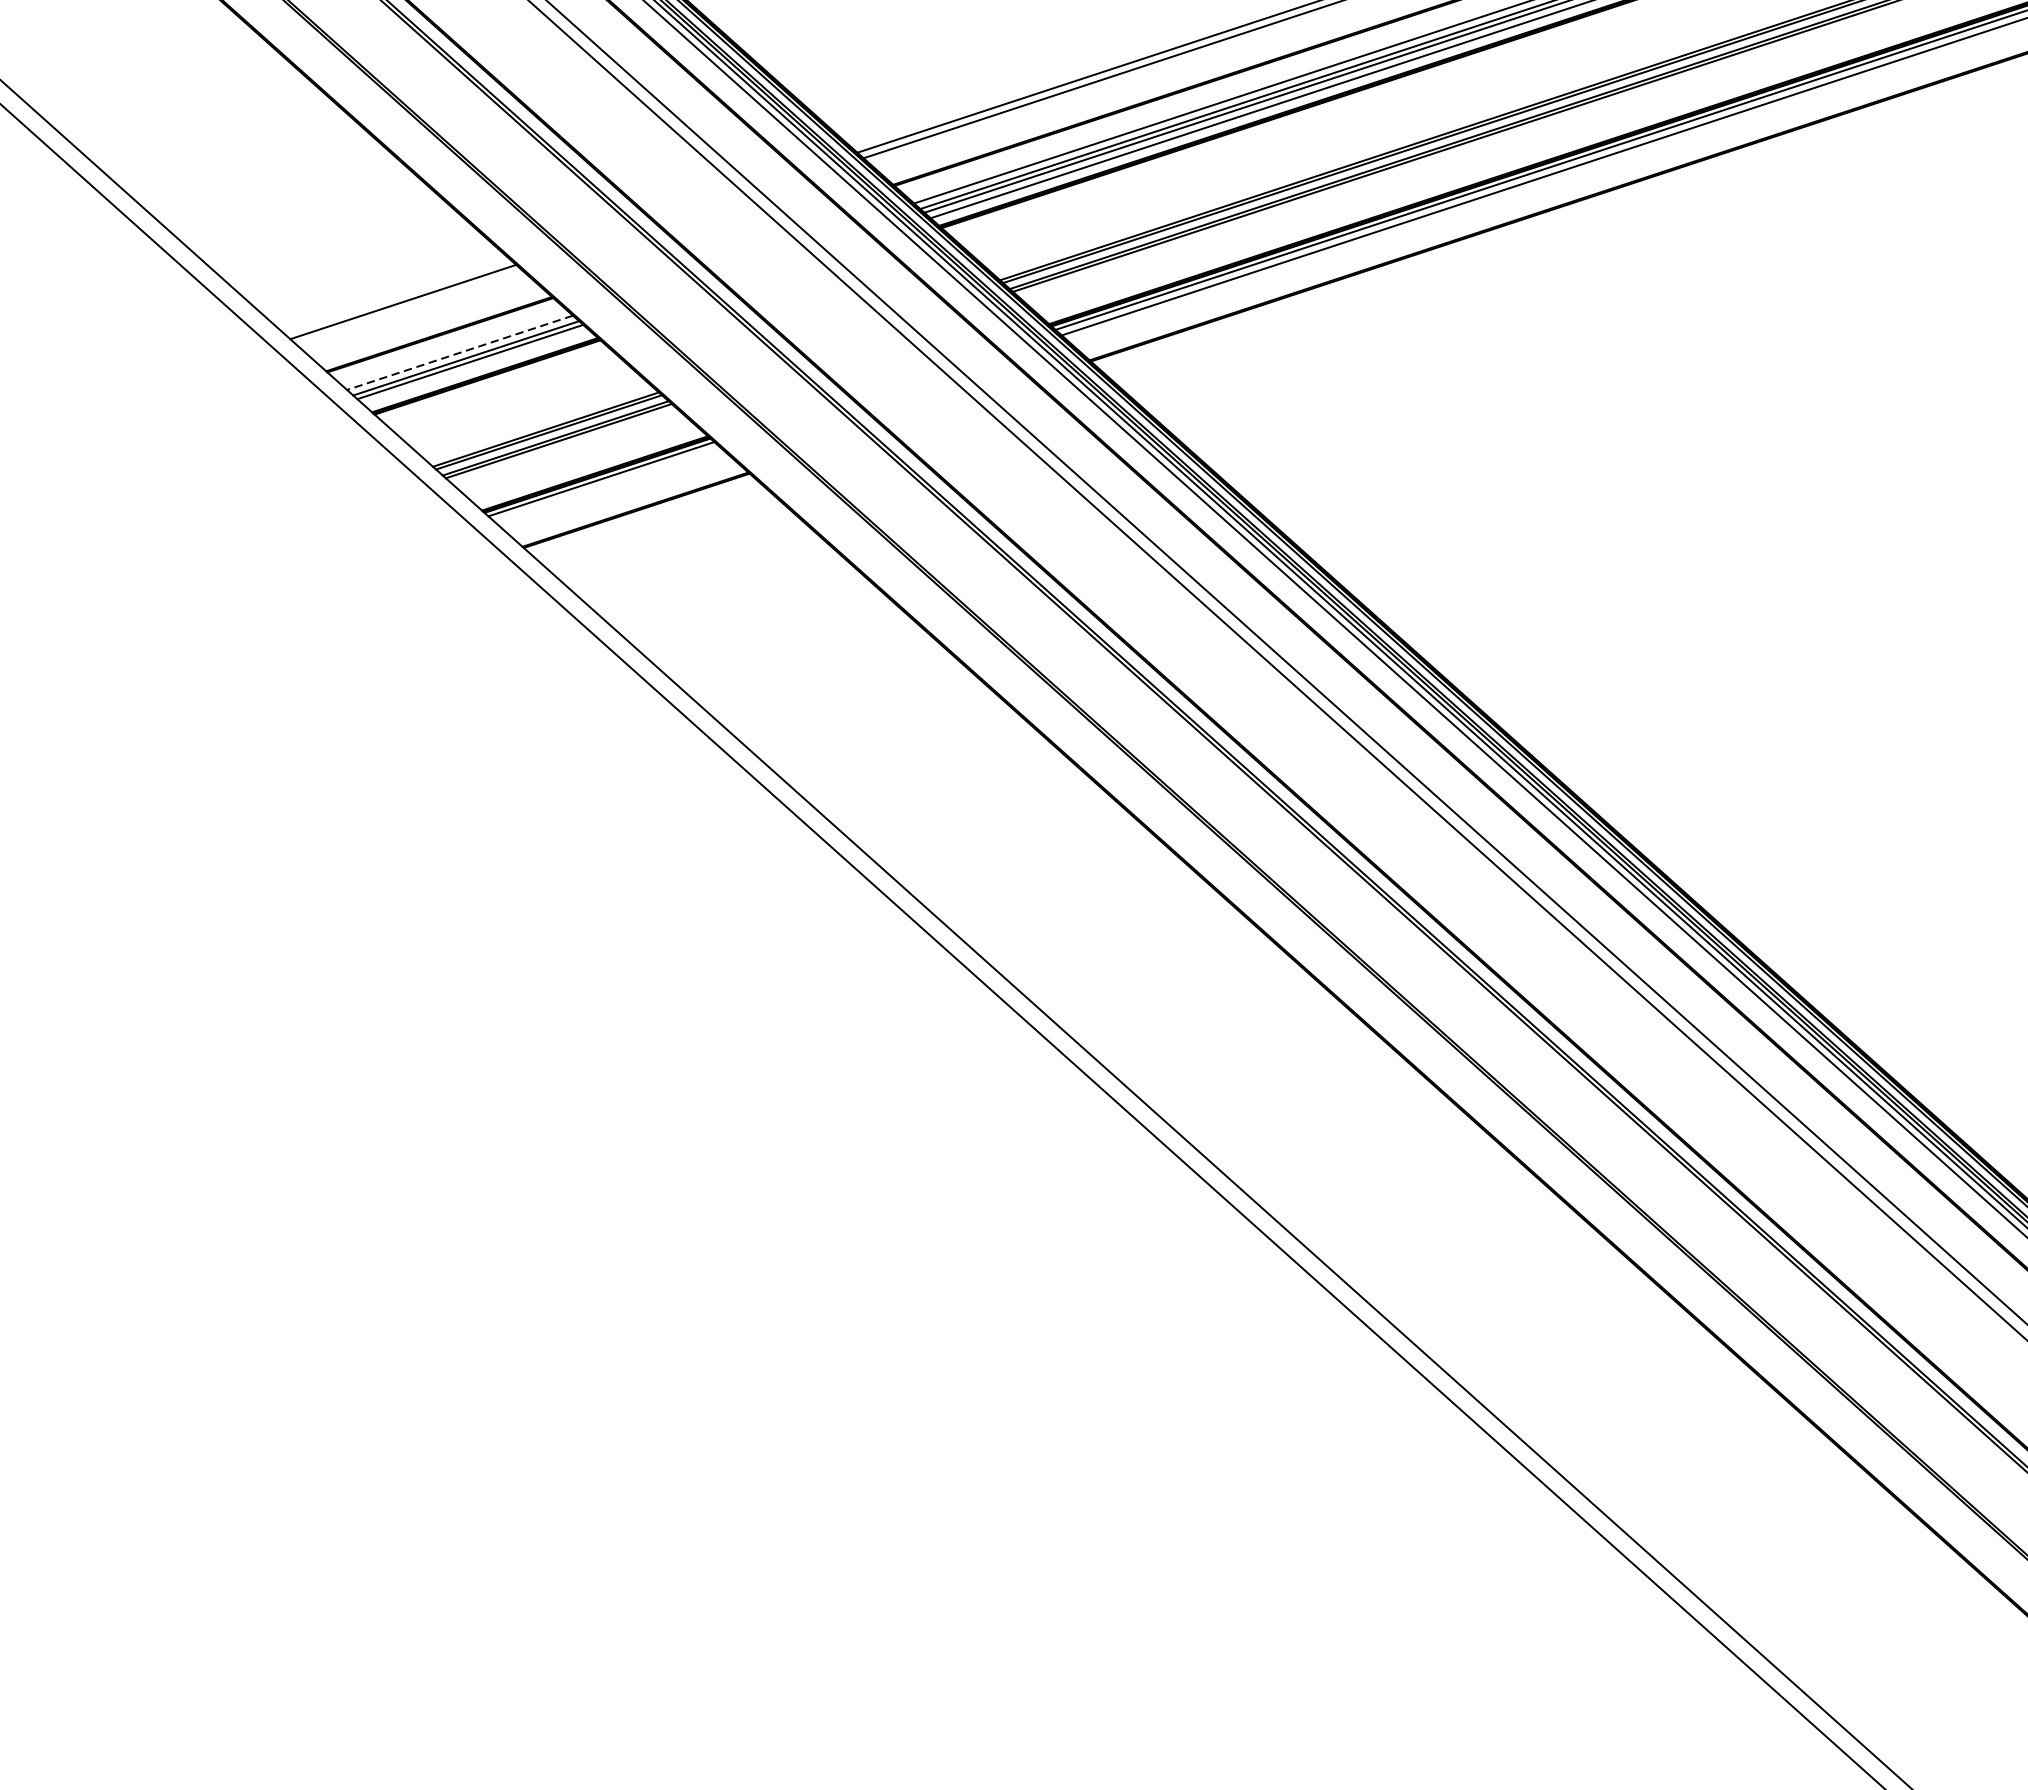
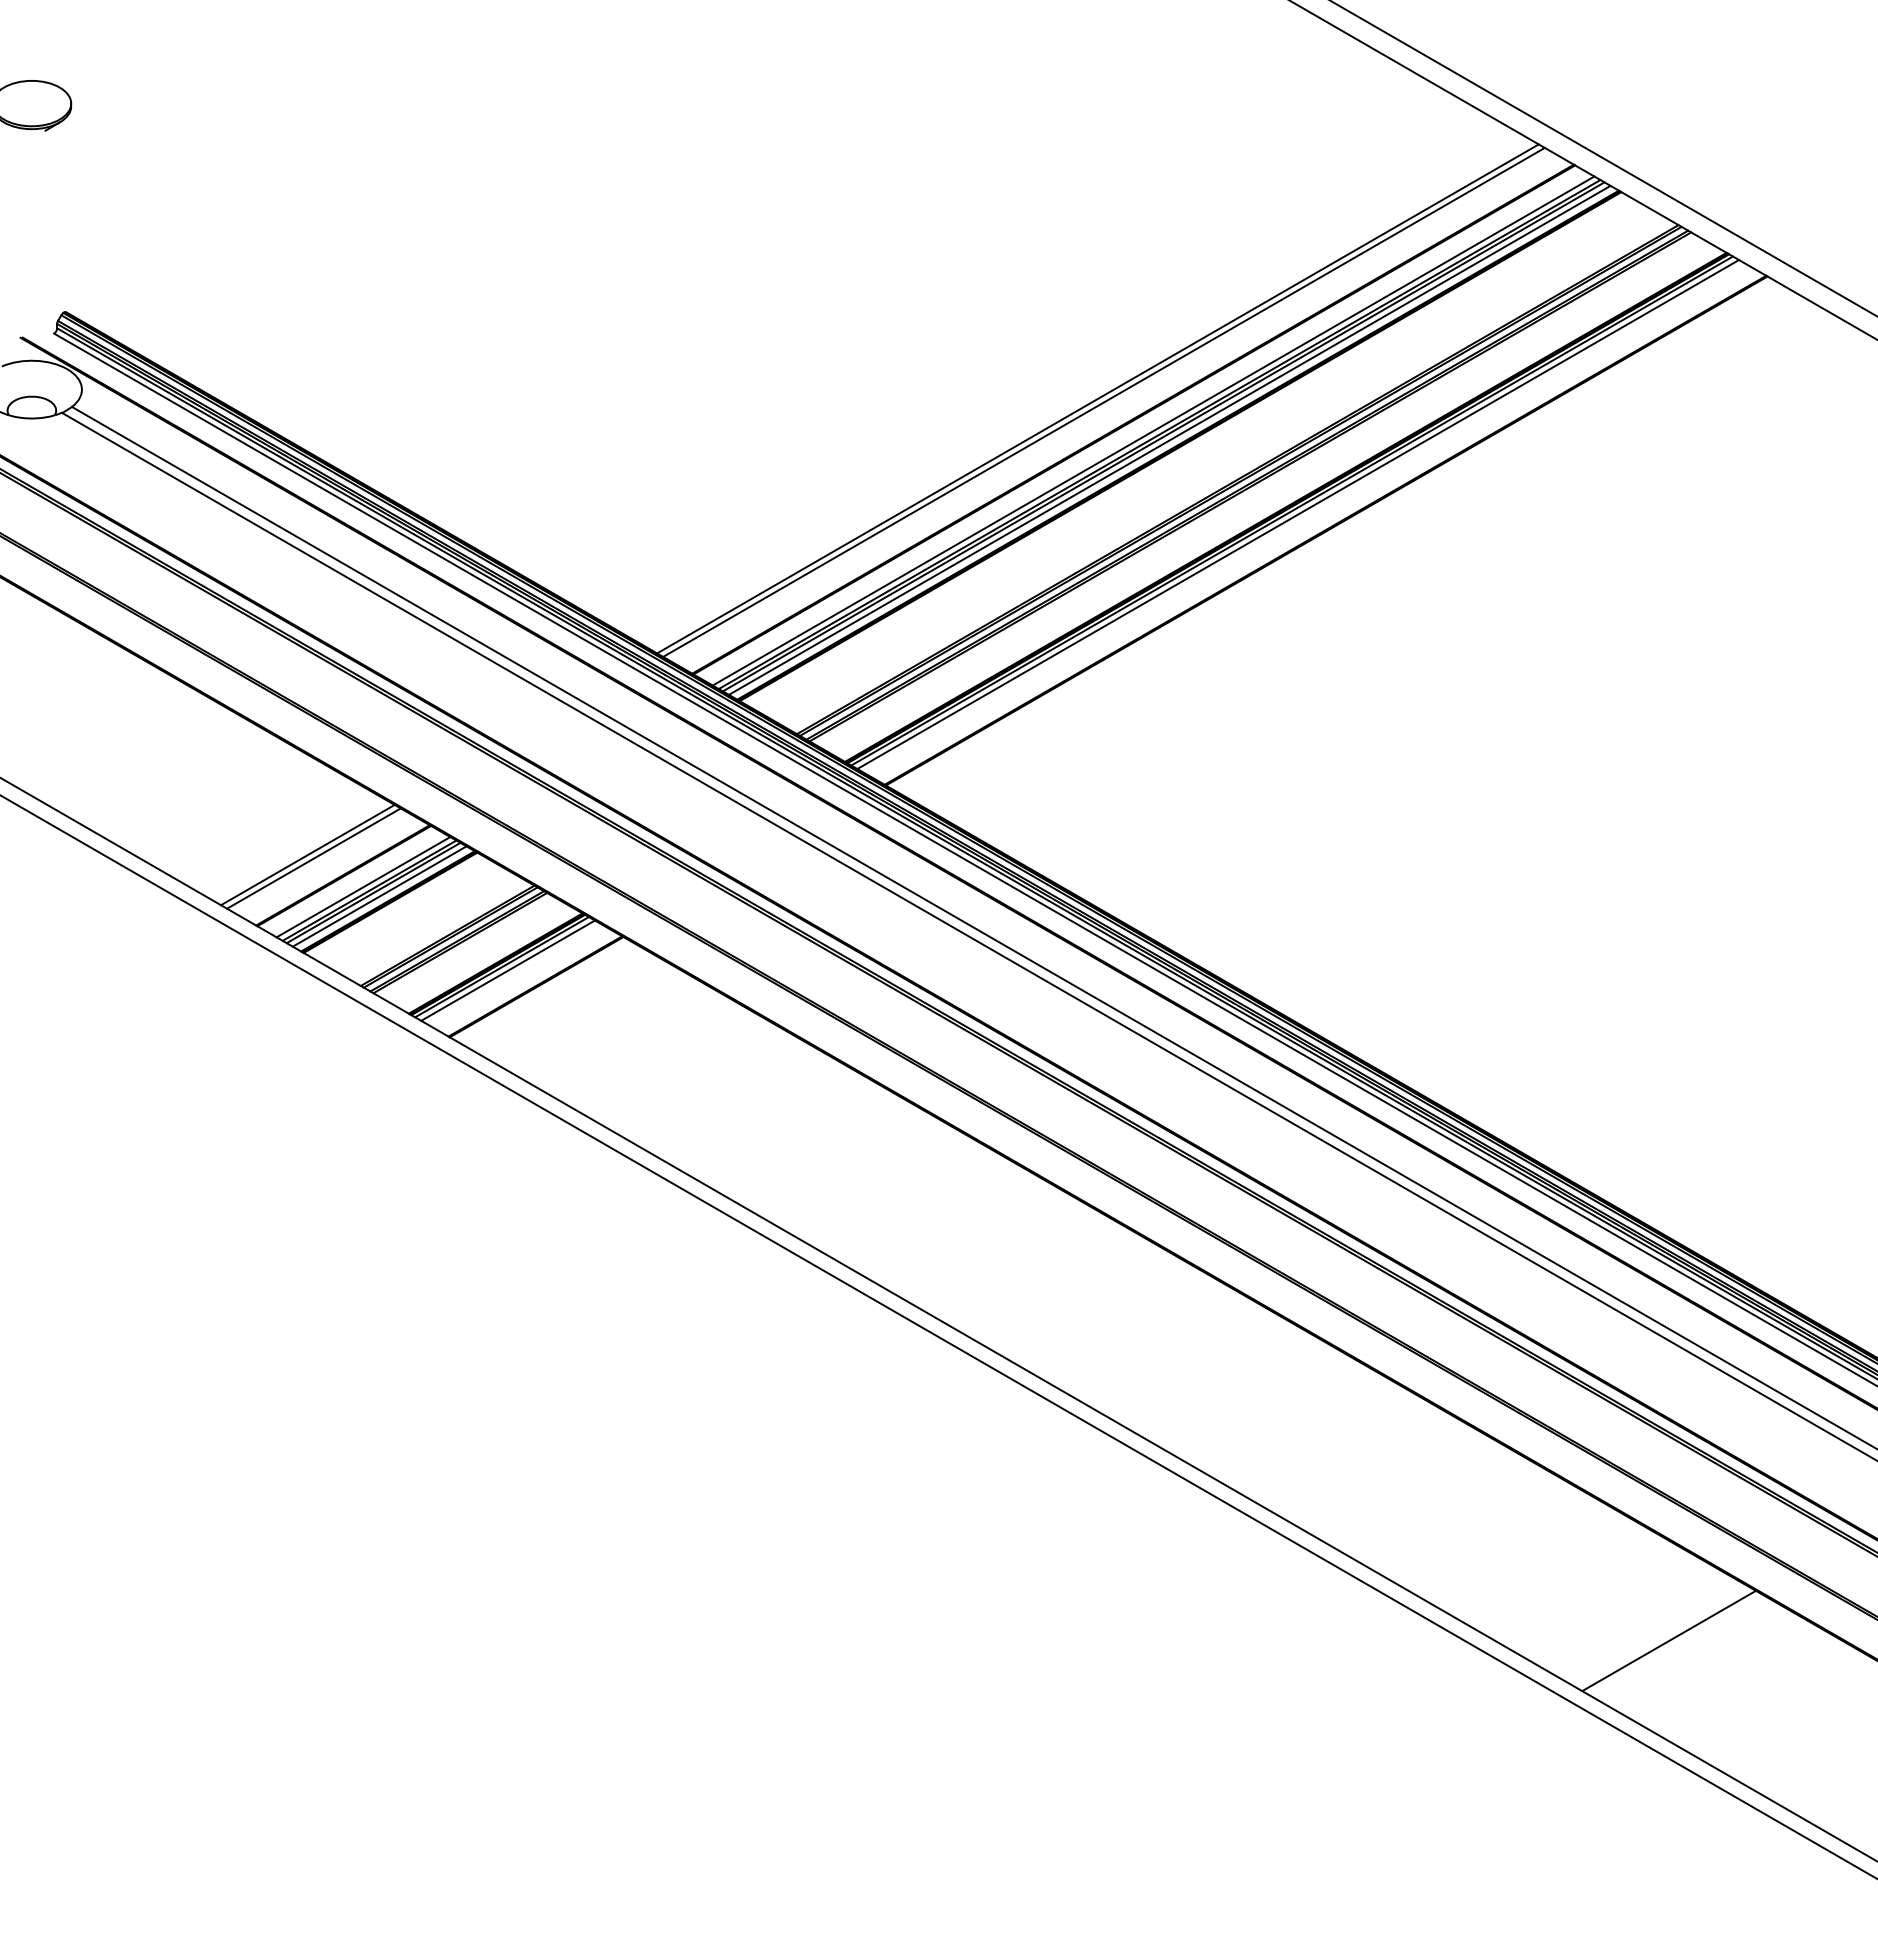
line: (408, 307) -> (313, 858), added
line: (459, 353) -> (363, 887), dashed -> solid
line: (476, 367) -> (379, 896), added
line: (606, 484) -> (507, 970), added
line: (1791, 1543) -> (1668, 1640), added

